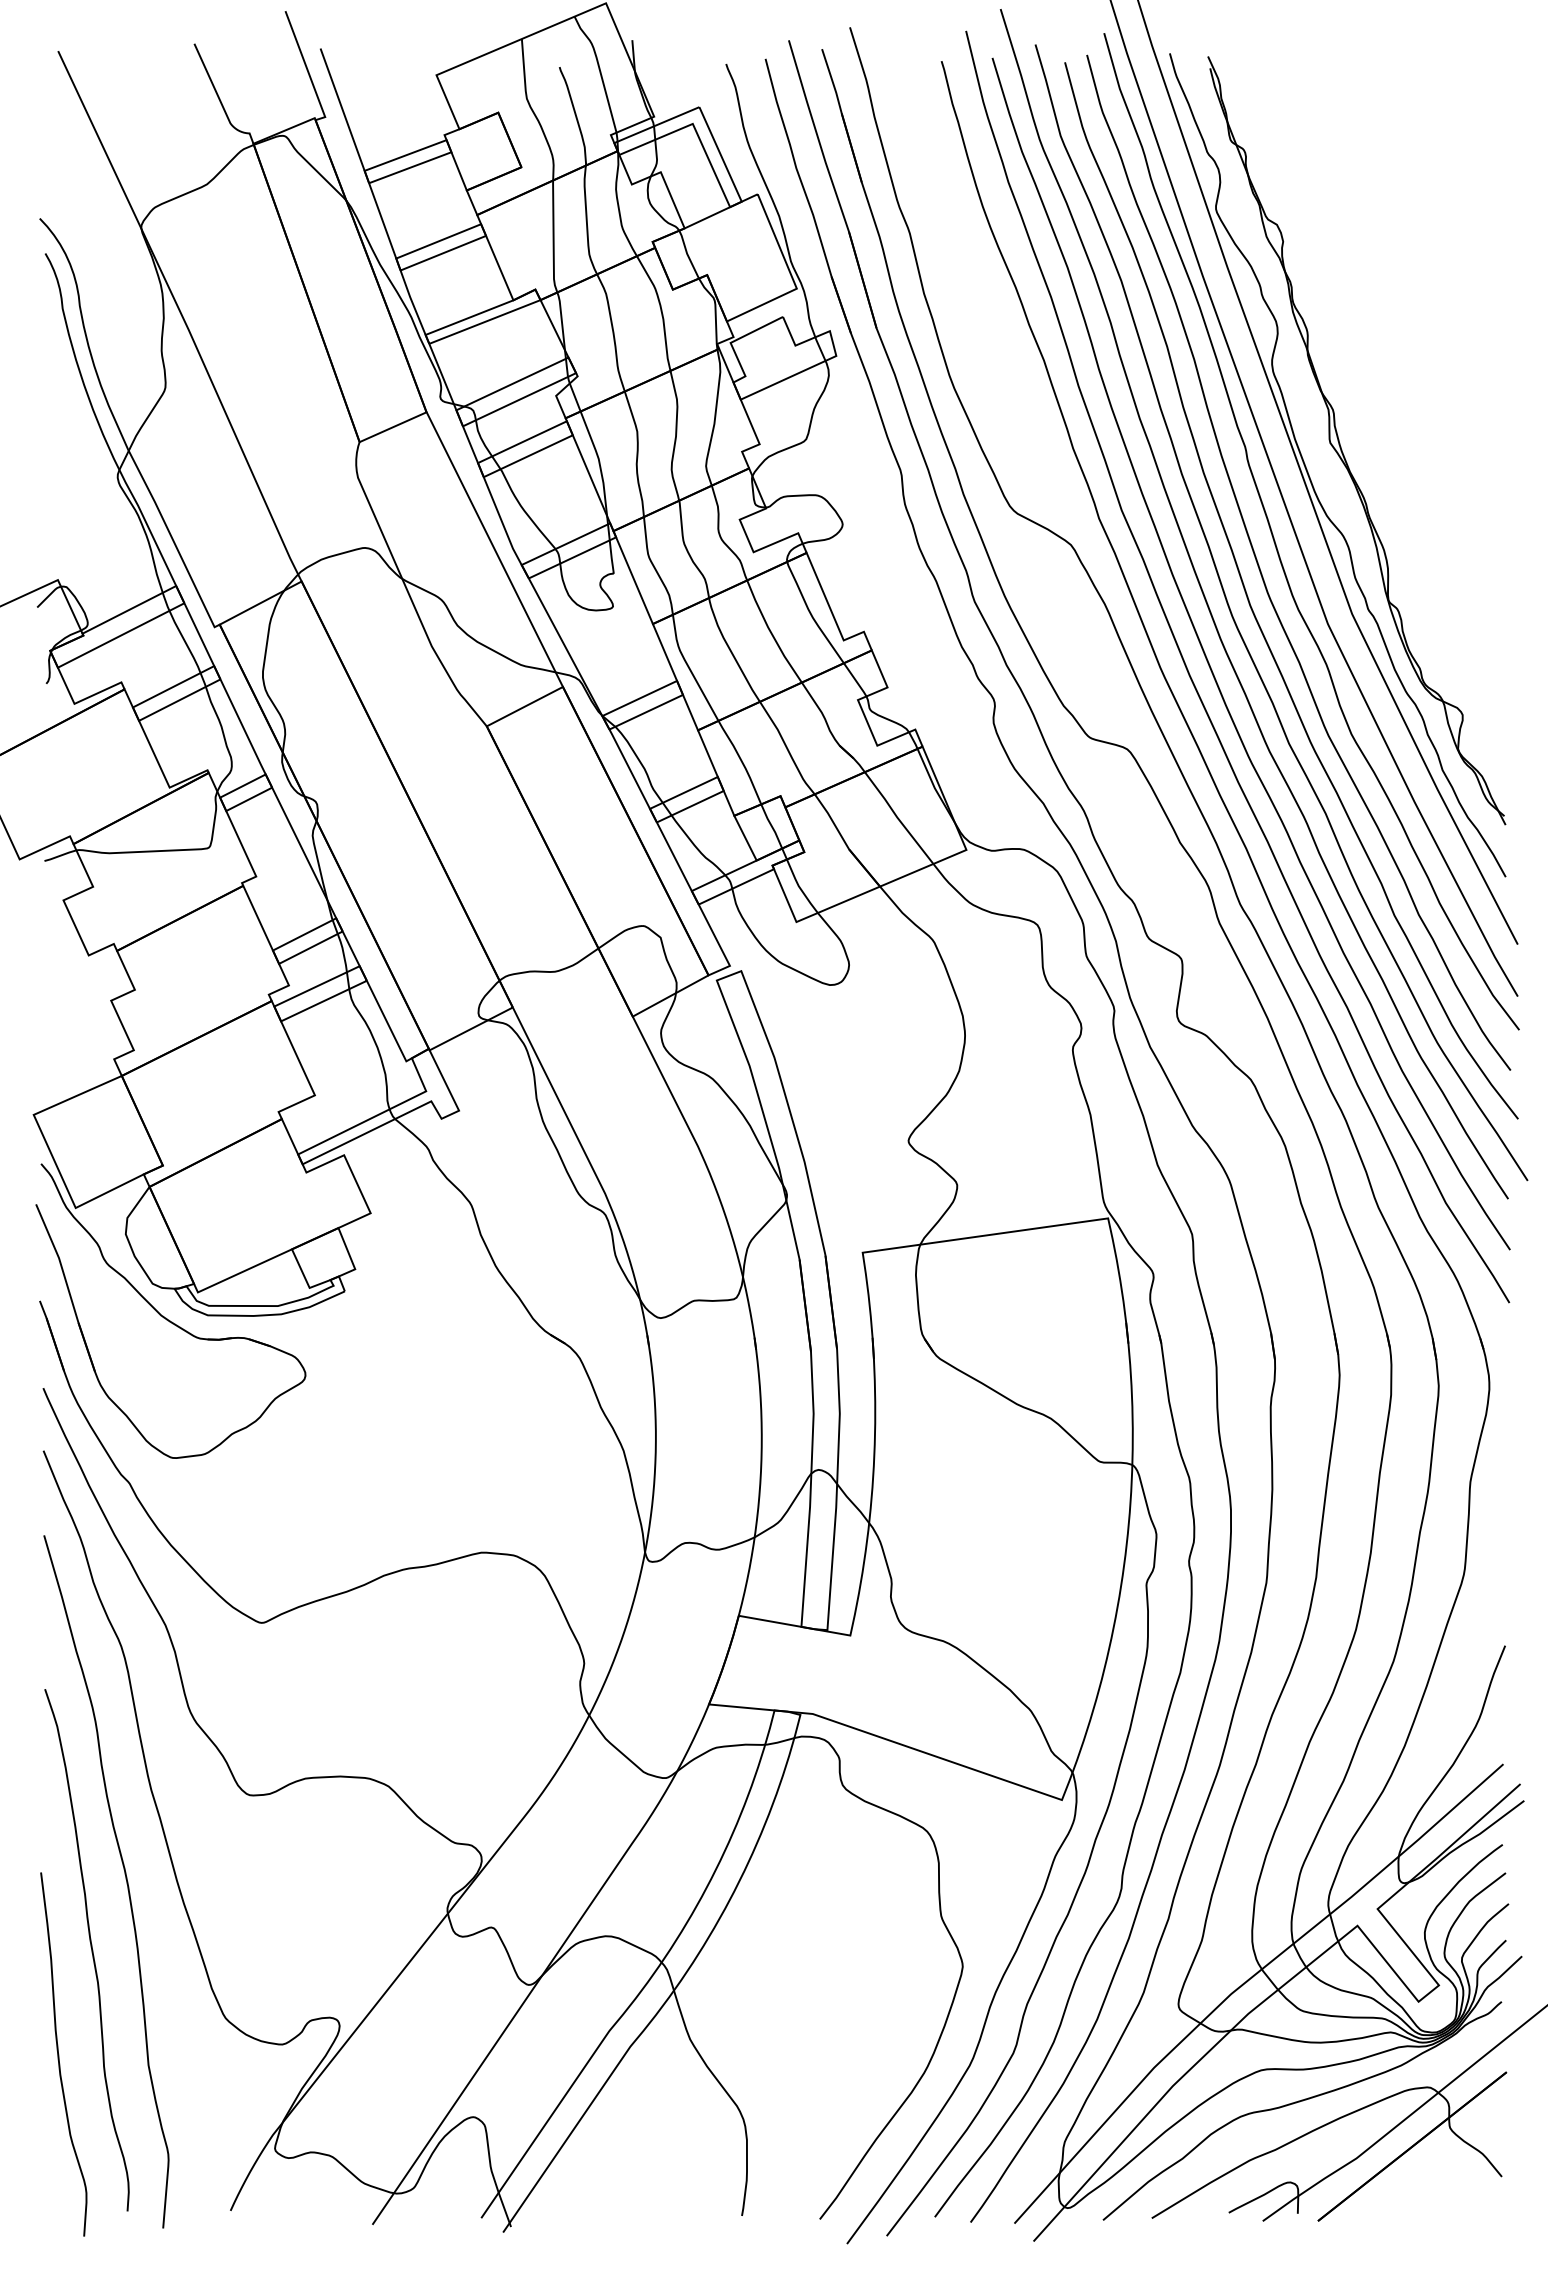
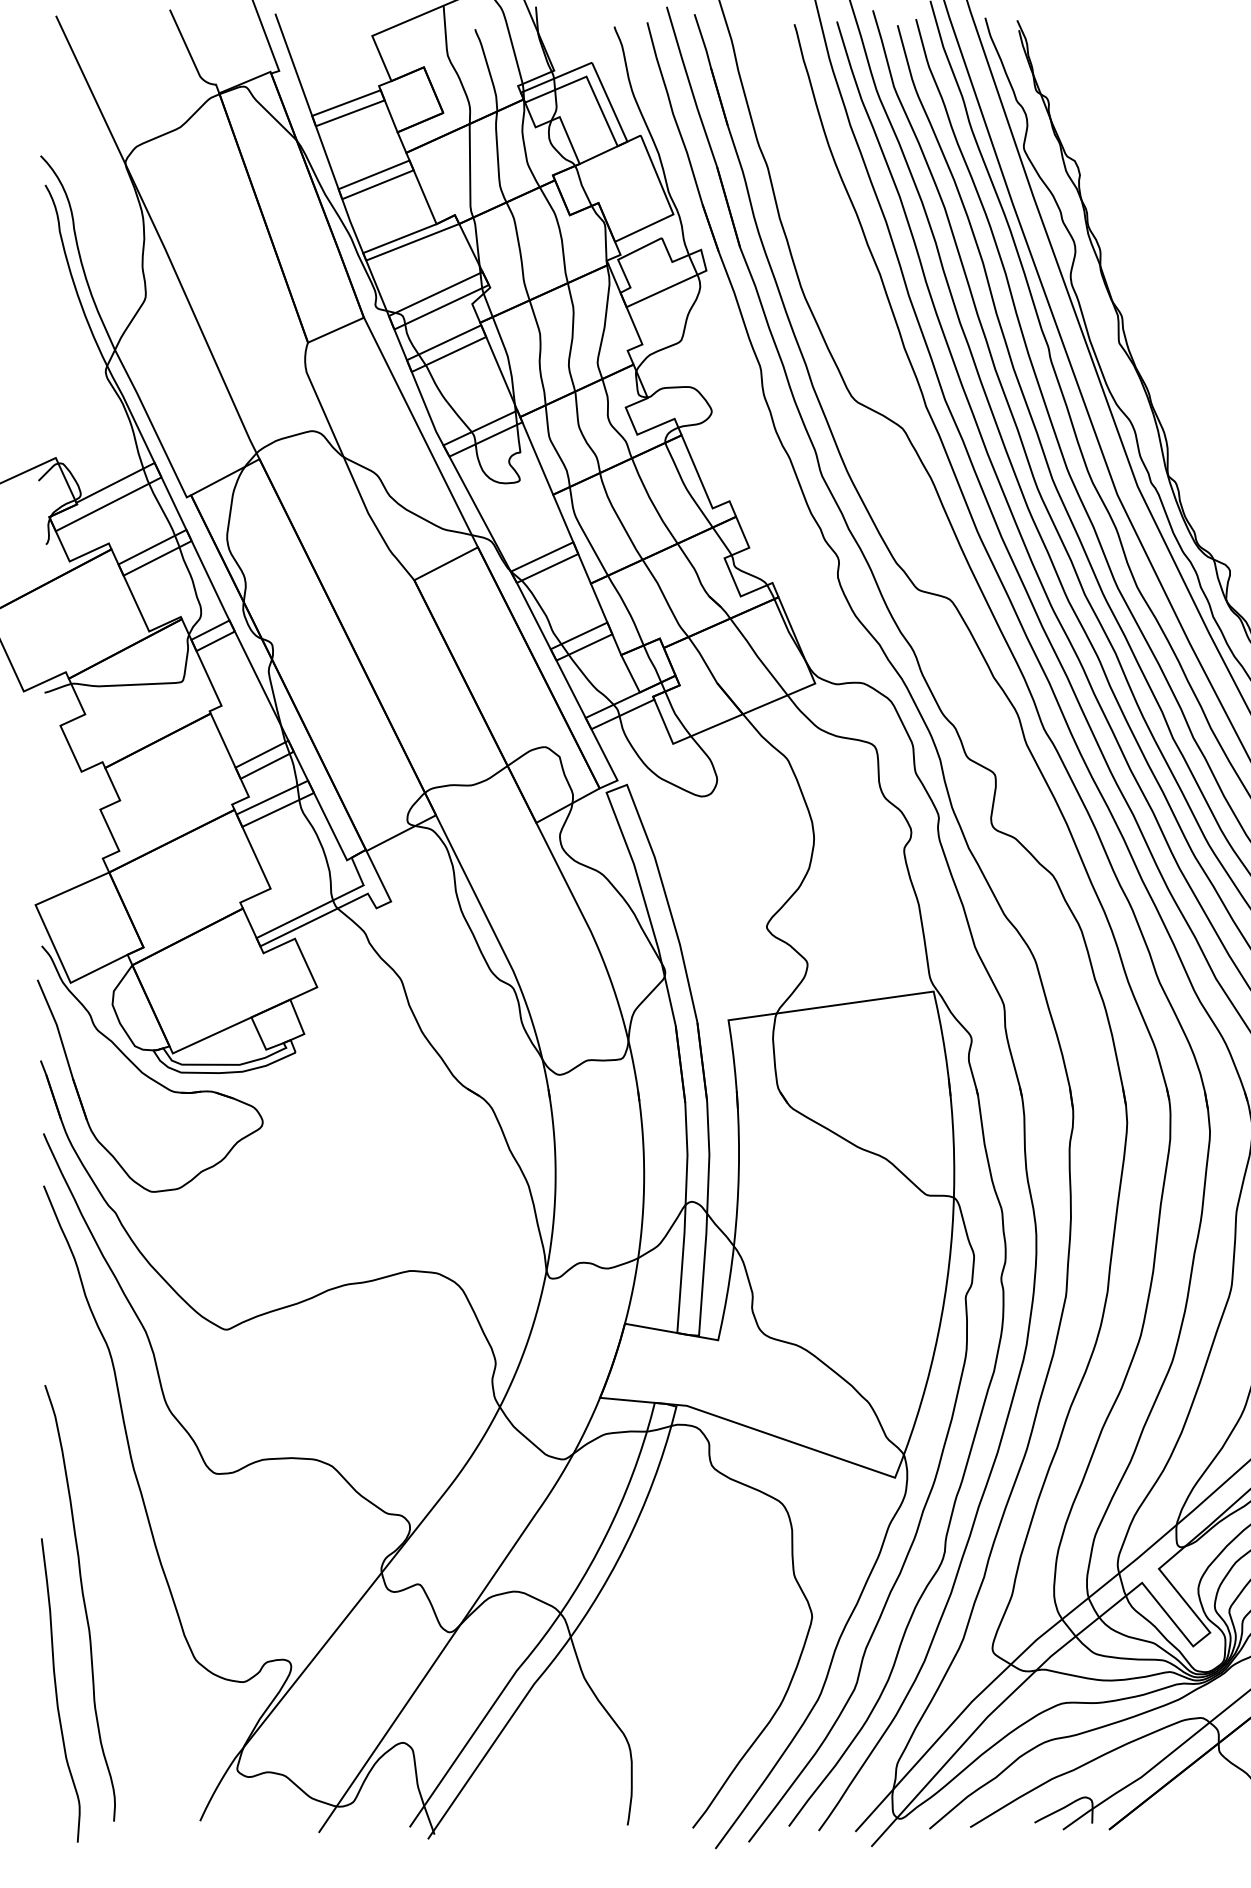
curve: (125, 1879) -> (112, 1544), removed

